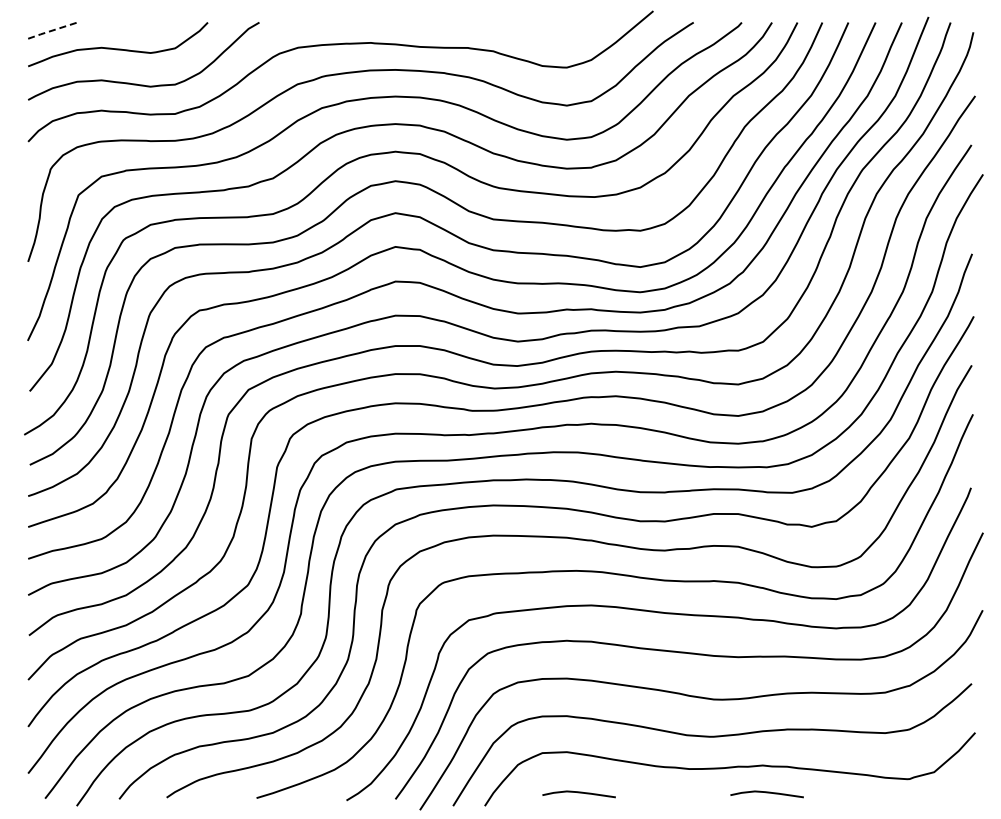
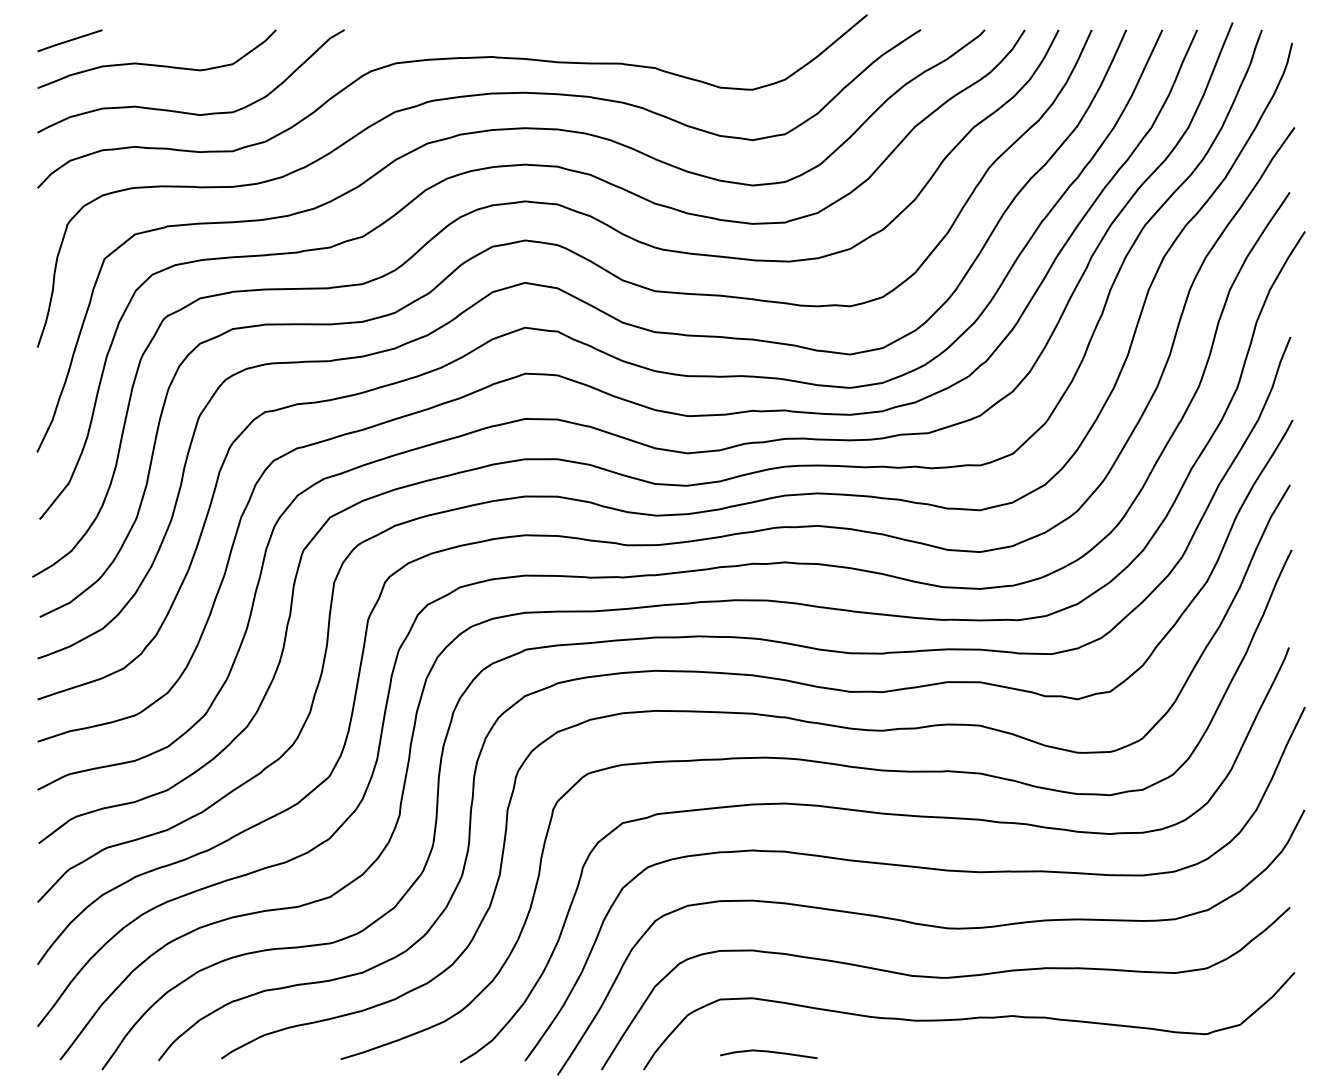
line: (52, 30) -> (69, 40), dashed -> solid
curve: (766, 793) -> (1017, 1053), removed

